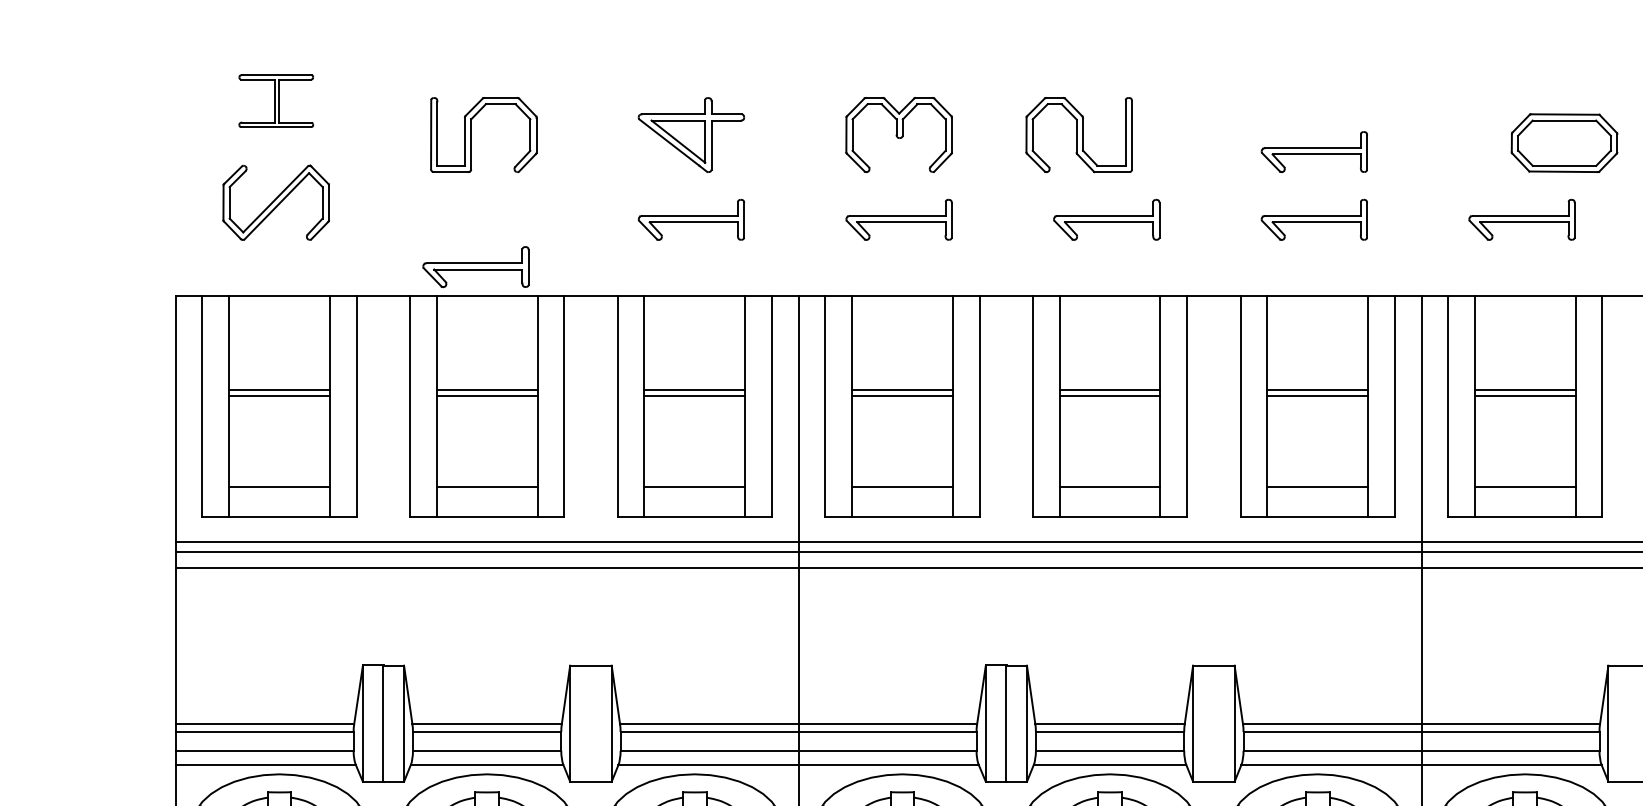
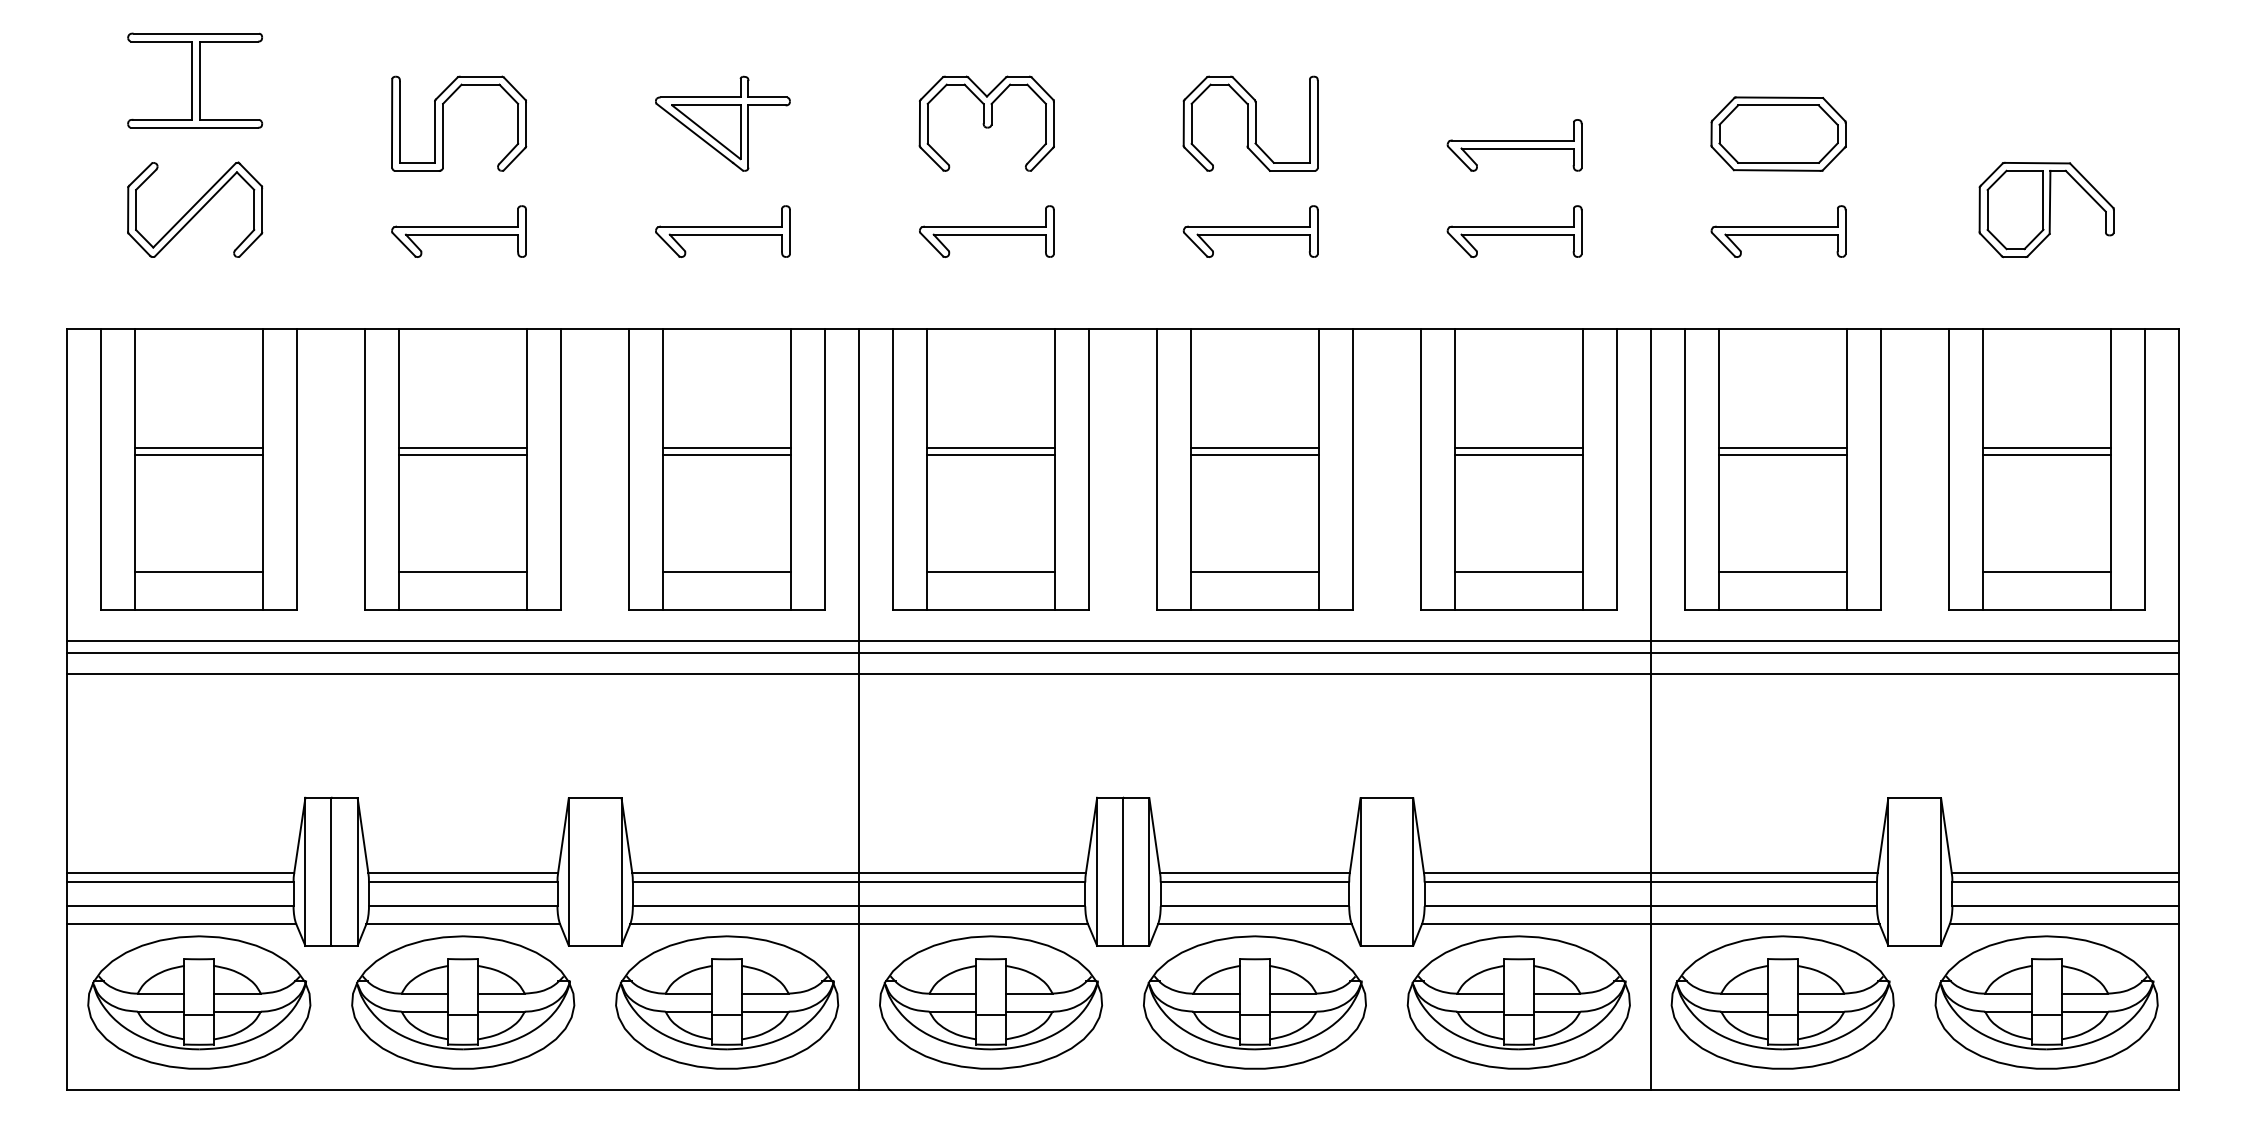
part: (276, 100) -> (195, 80), size x1.43
part: (1079, 134) -> (1250, 123), moved
part: (1564, 142) -> (1778, 133), moved
part: (475, 266) -> (458, 231), moved

